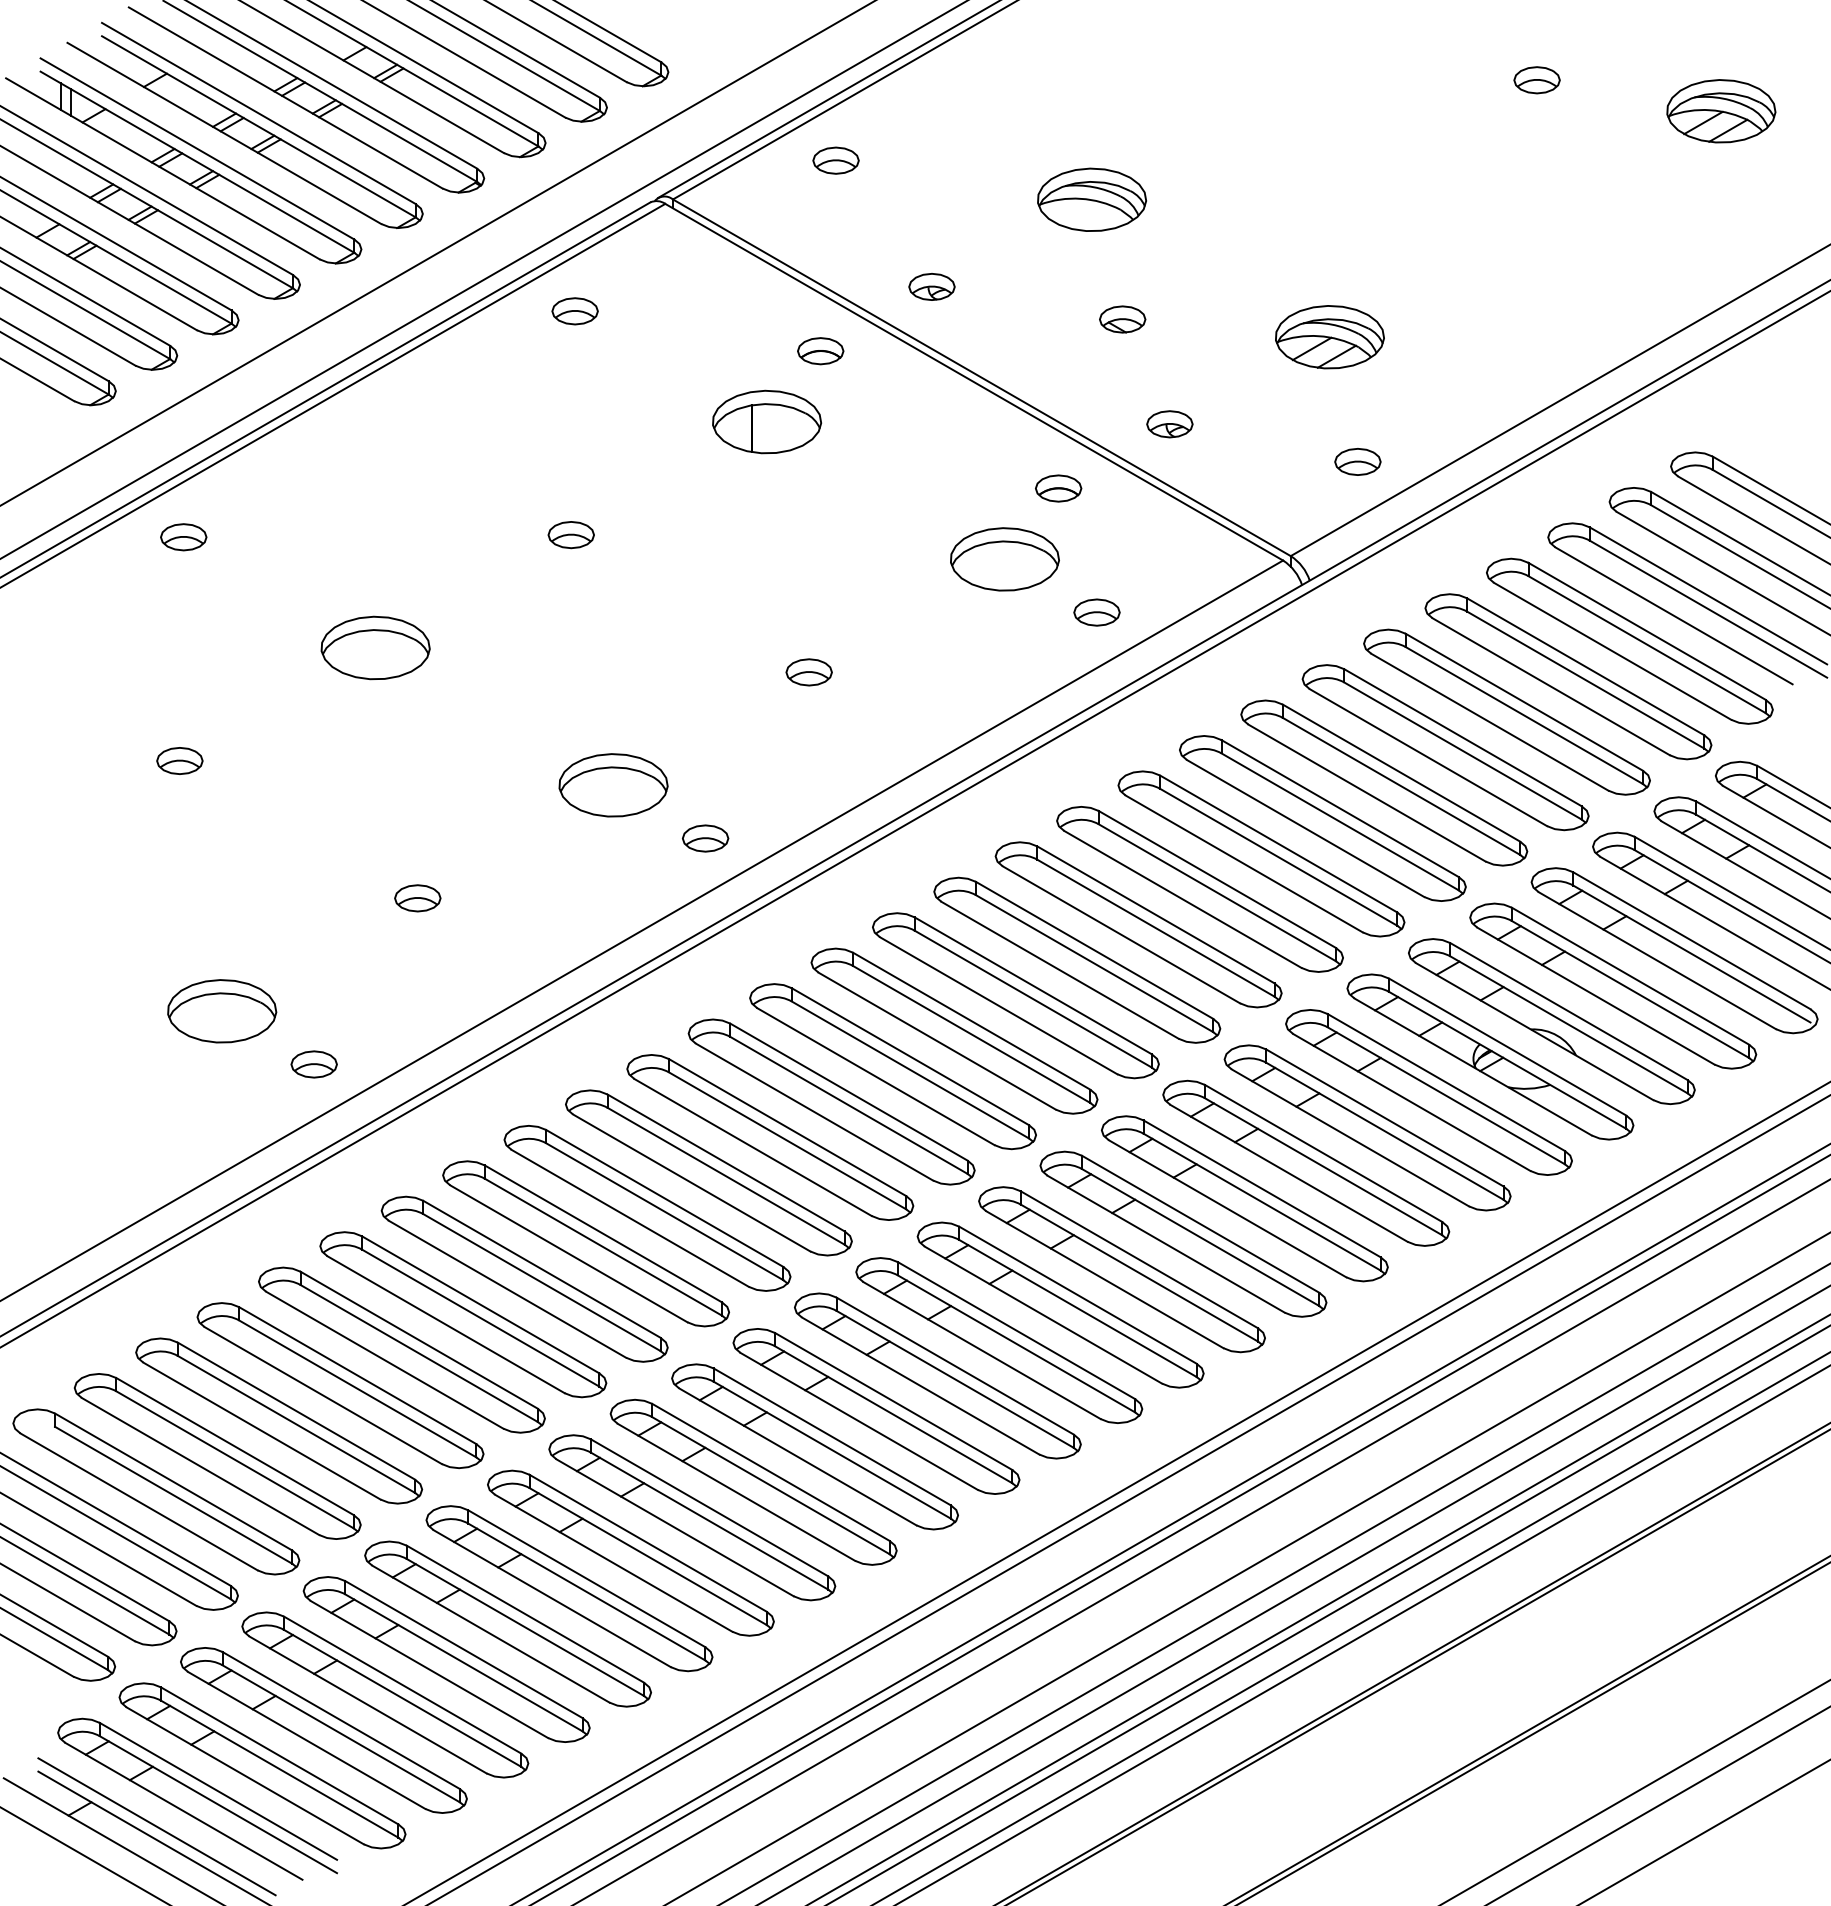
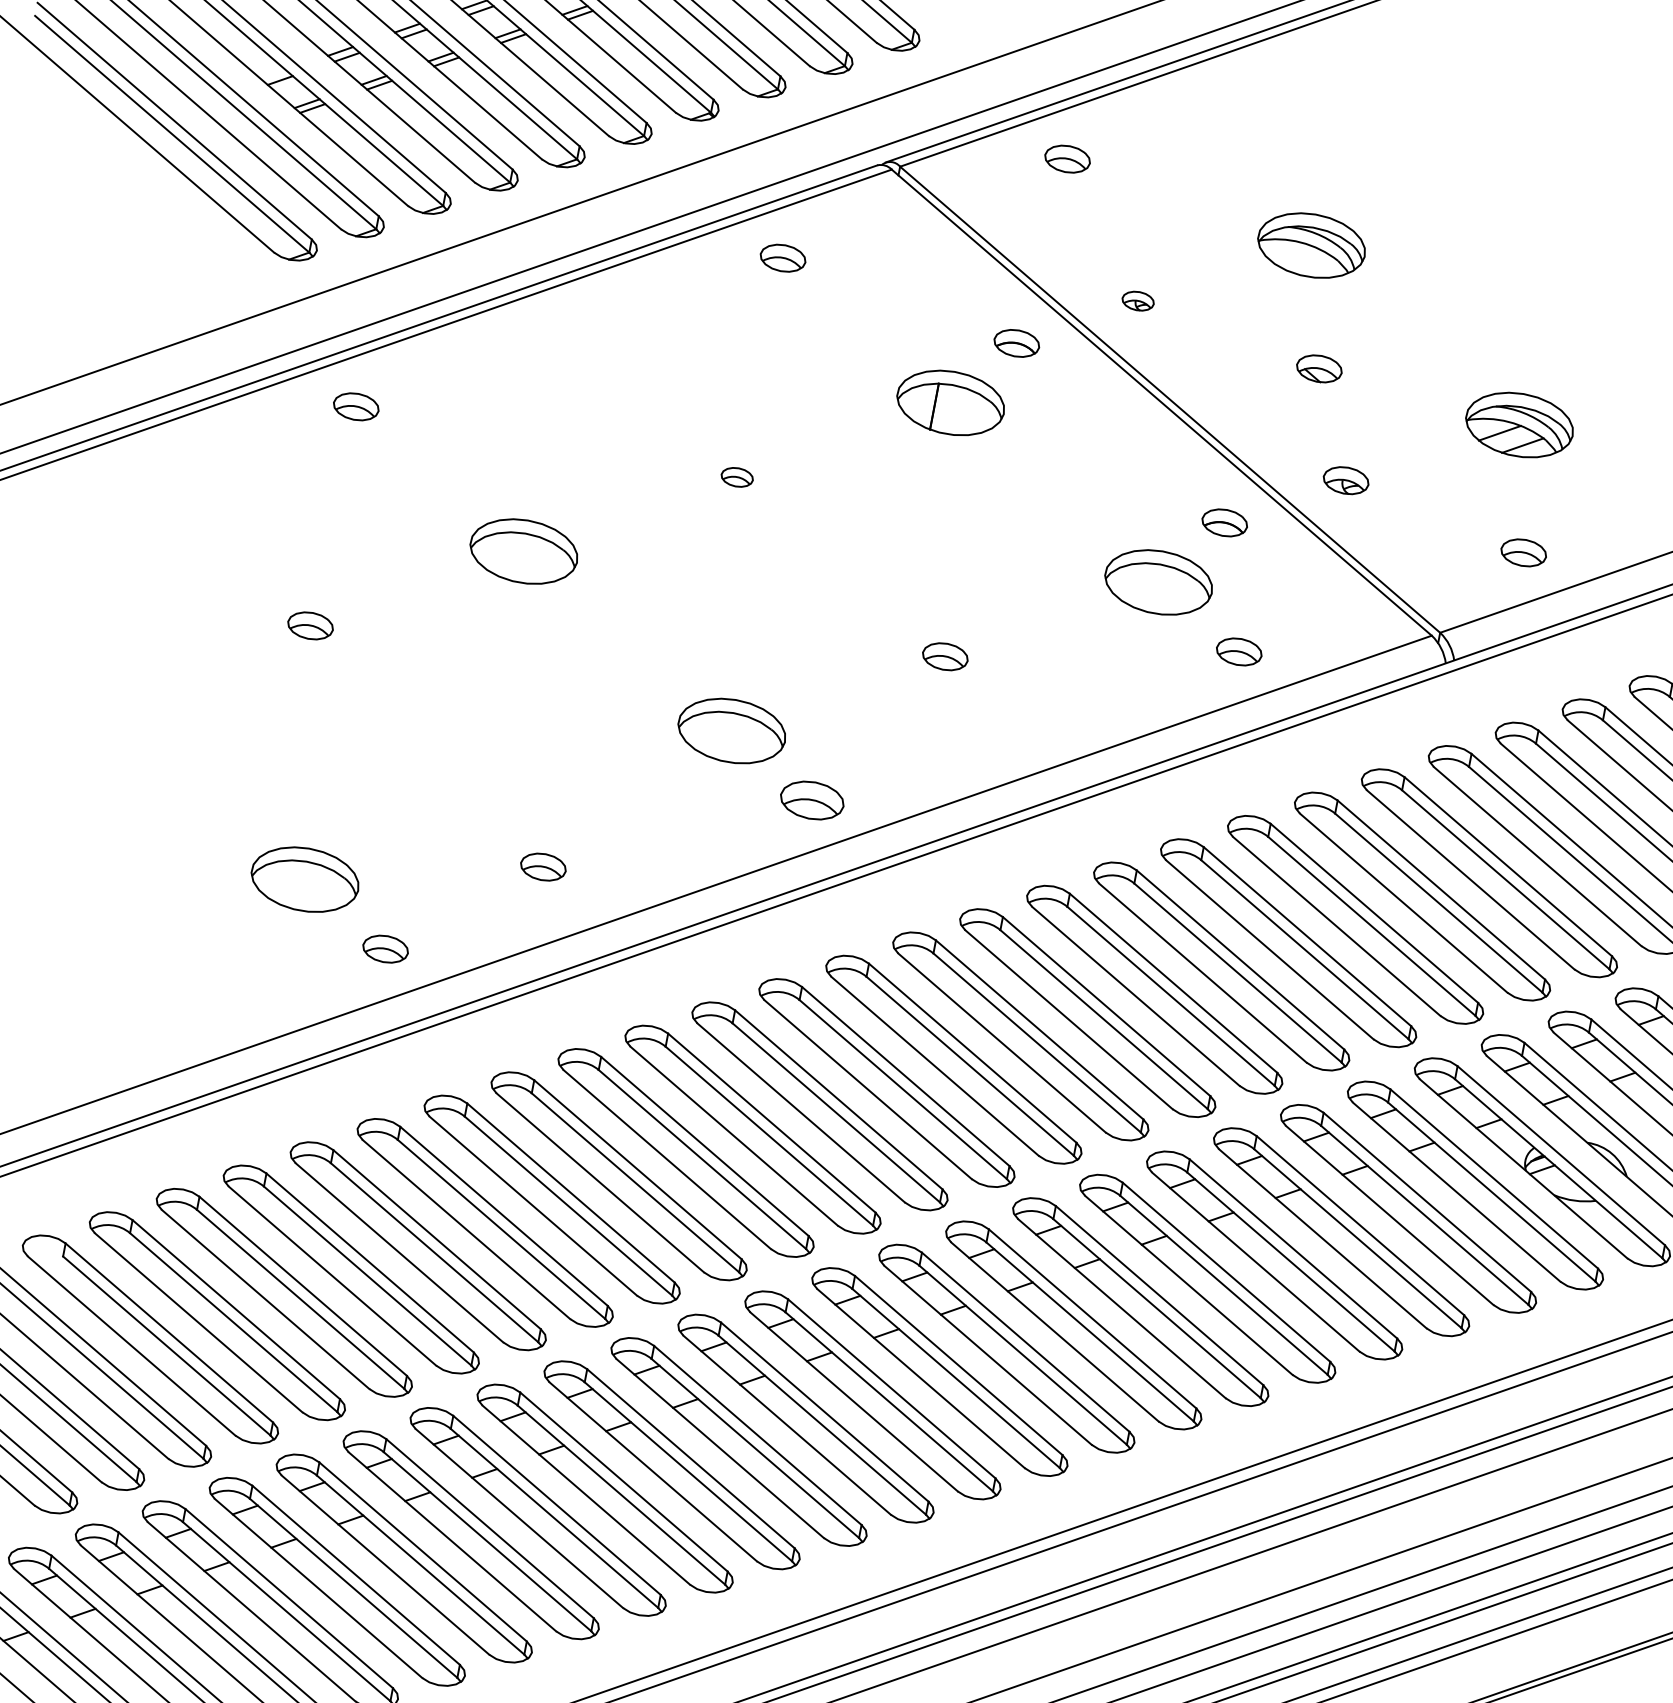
part: (931, 286) -> (1137, 300), size x0.7
part: (570, 535) -> (736, 477), size x0.7
part: (705, 838) -> (812, 800), size x1.4
part: (417, 898) -> (543, 867), moved

